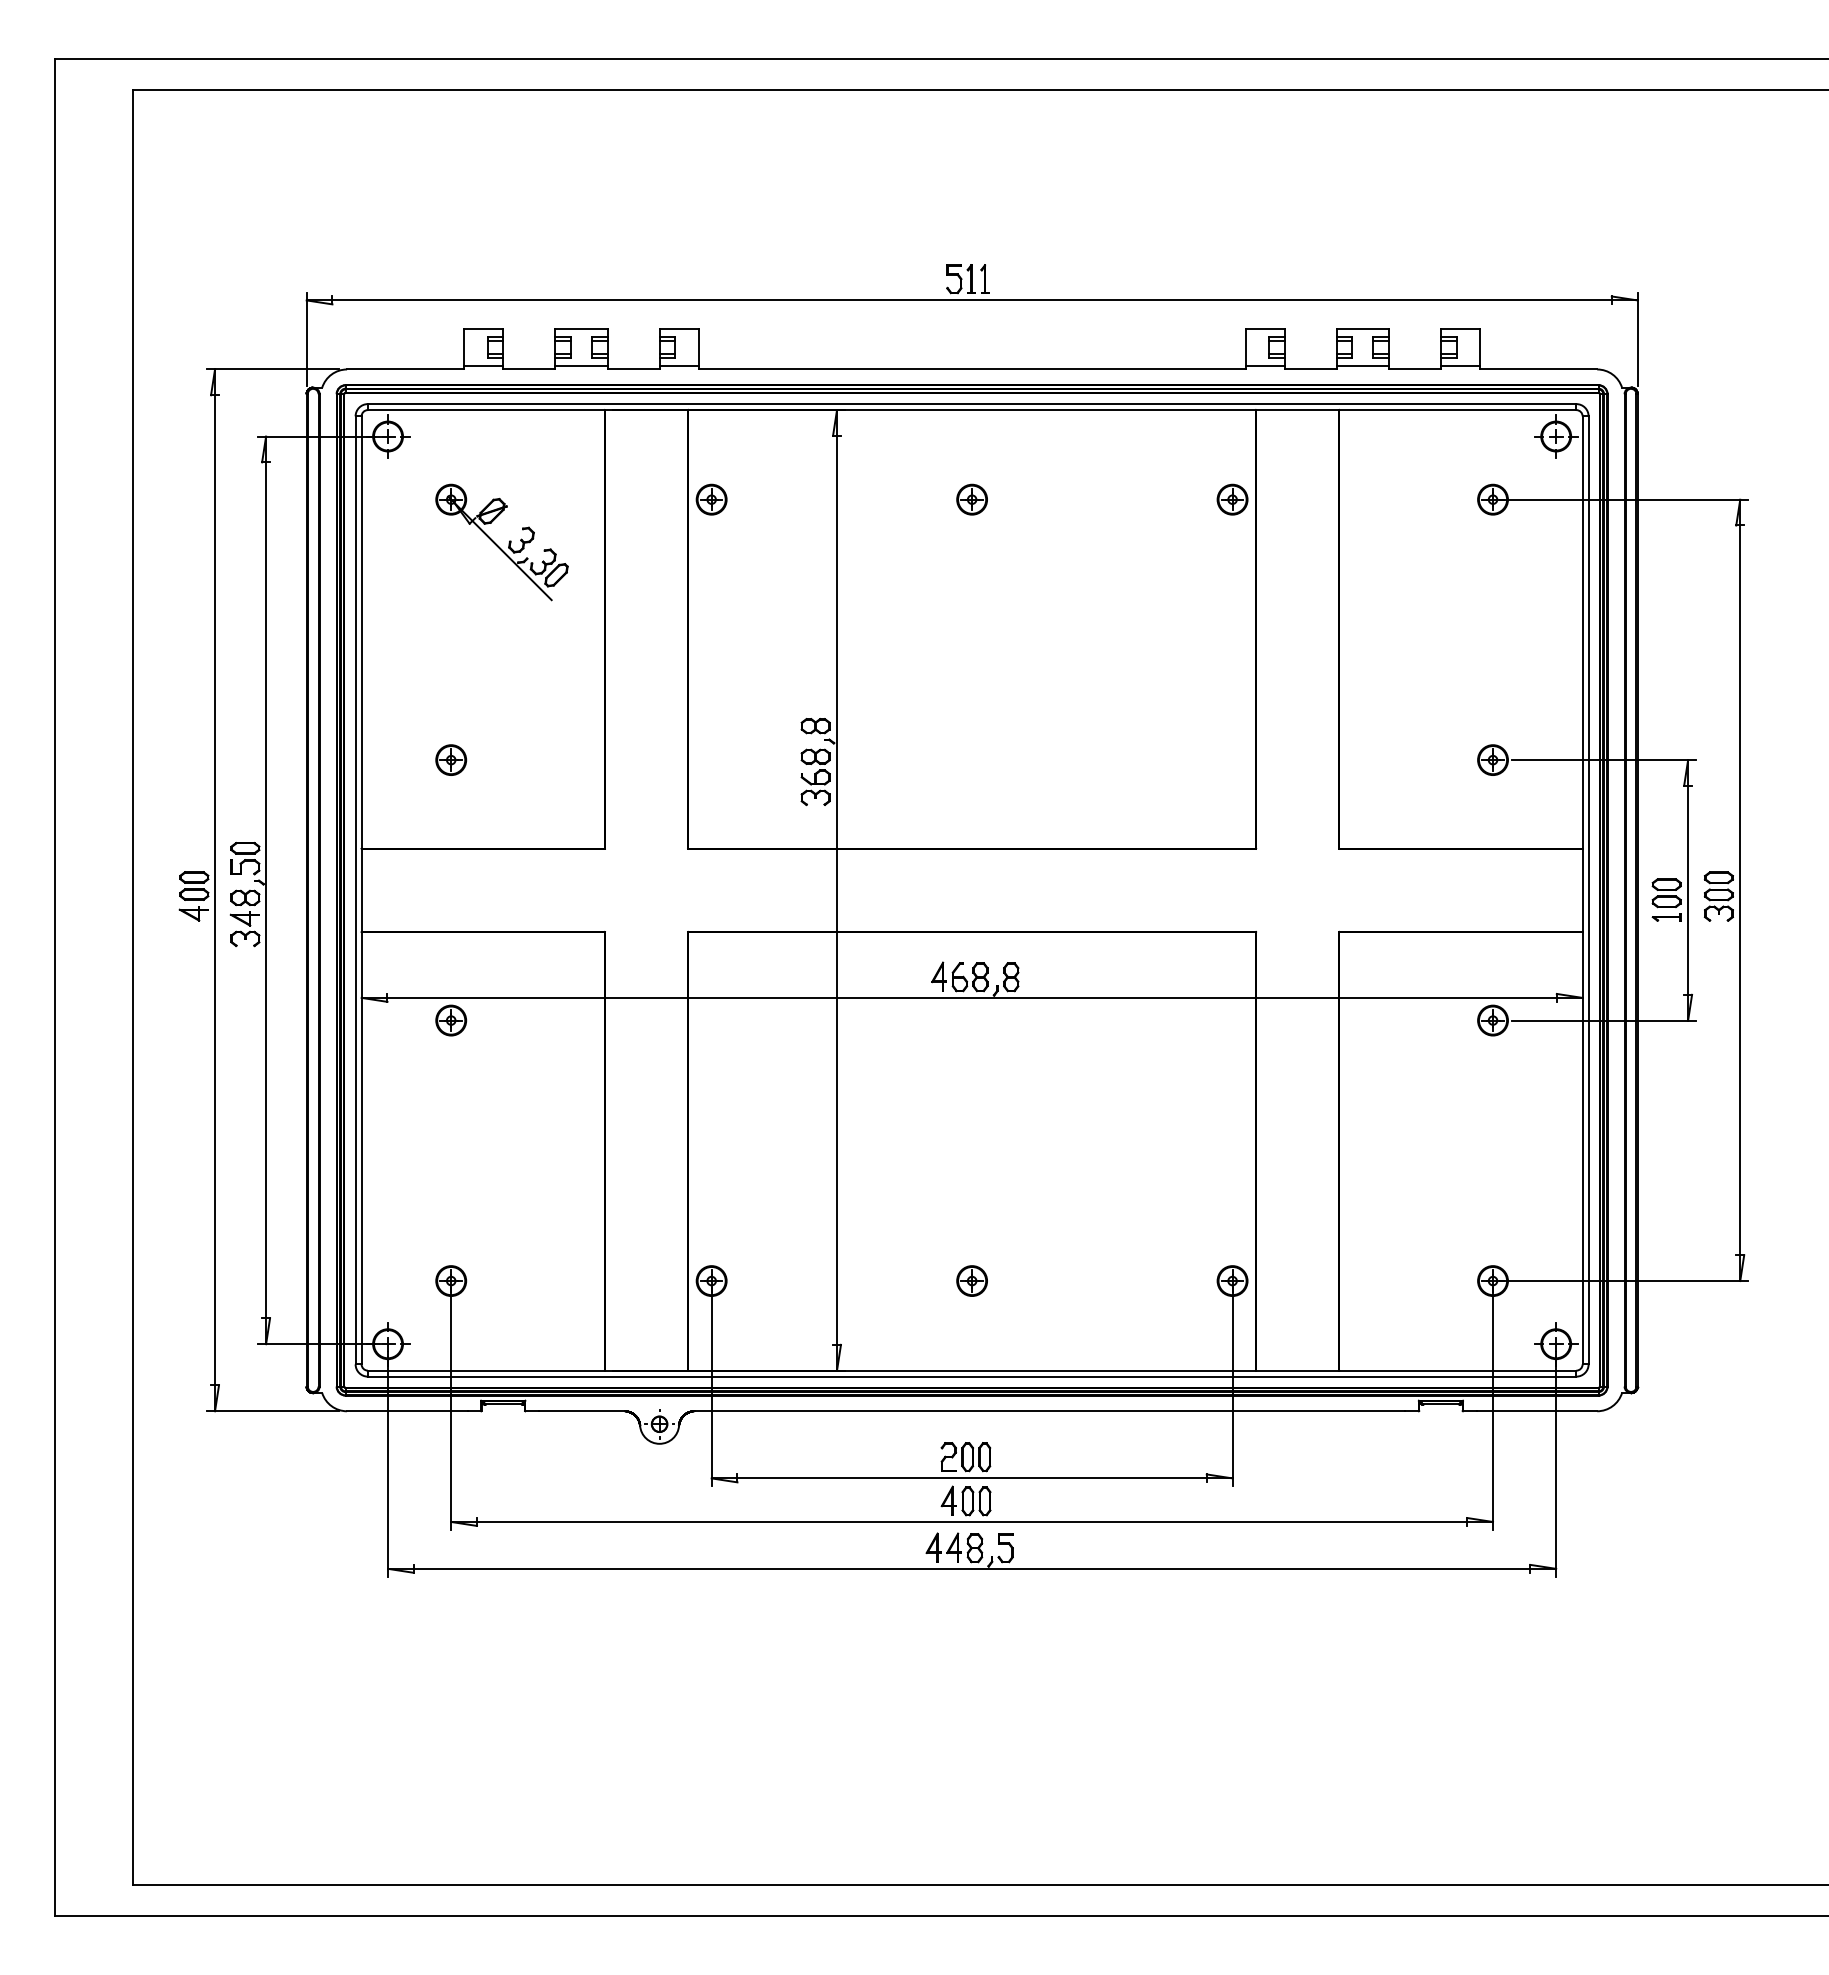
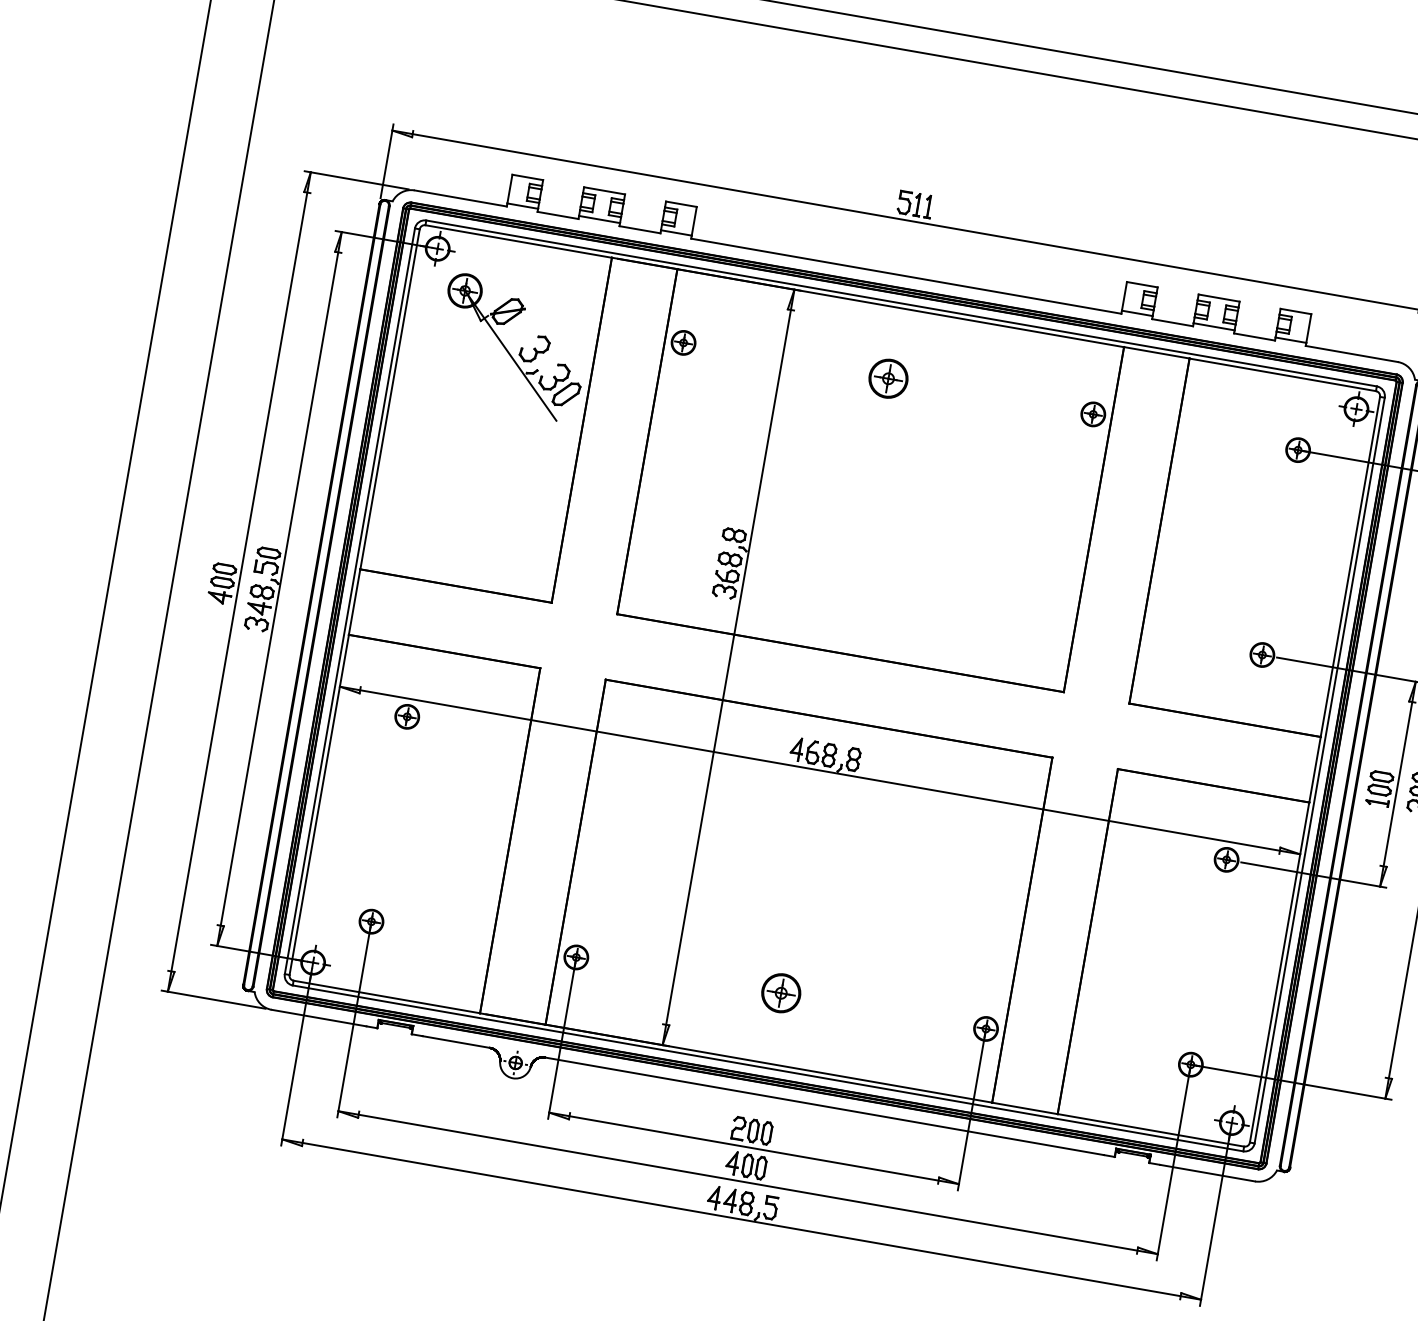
part: (971, 499) -> (887, 378), size x1.6
part: (501, 542) -> (512, 347), size x1.4
part: (451, 759) -> (443, 511), removed
part: (971, 1280) -> (780, 992), size x1.6

